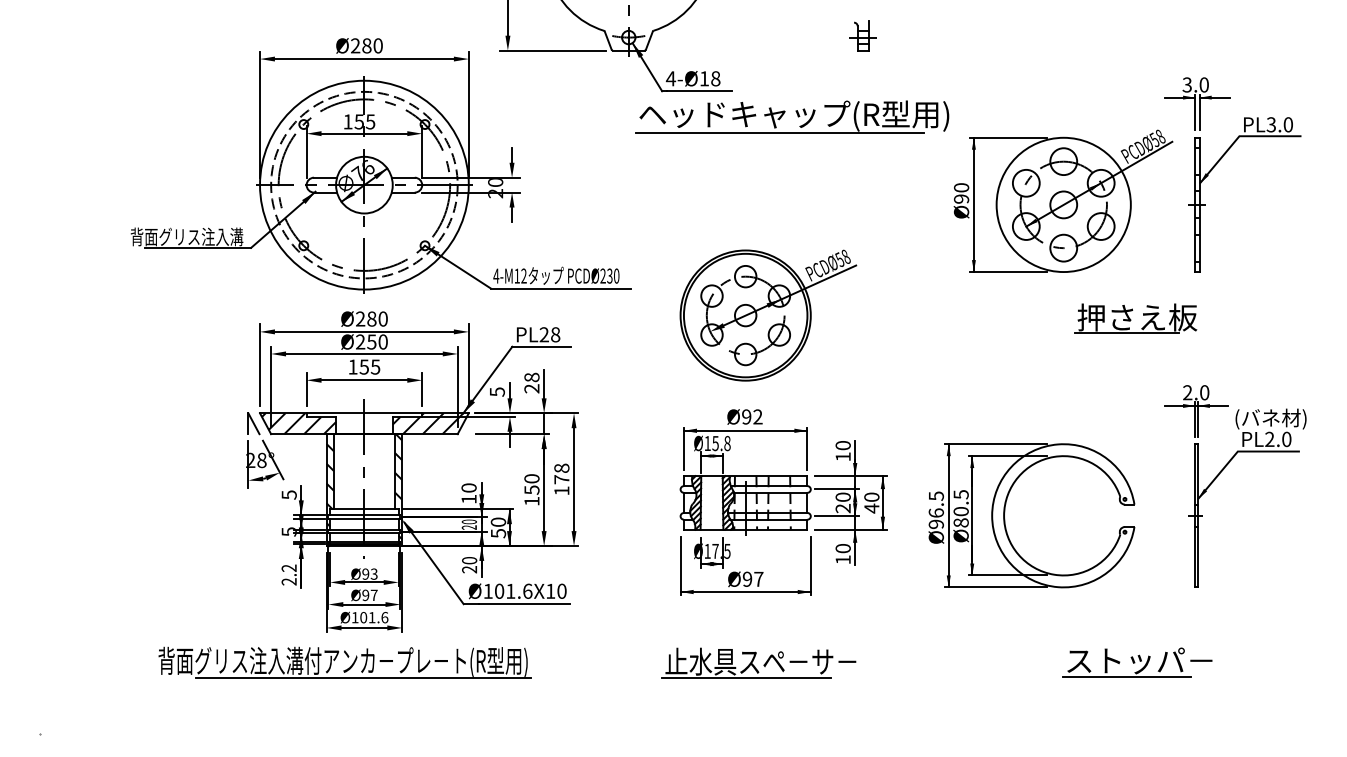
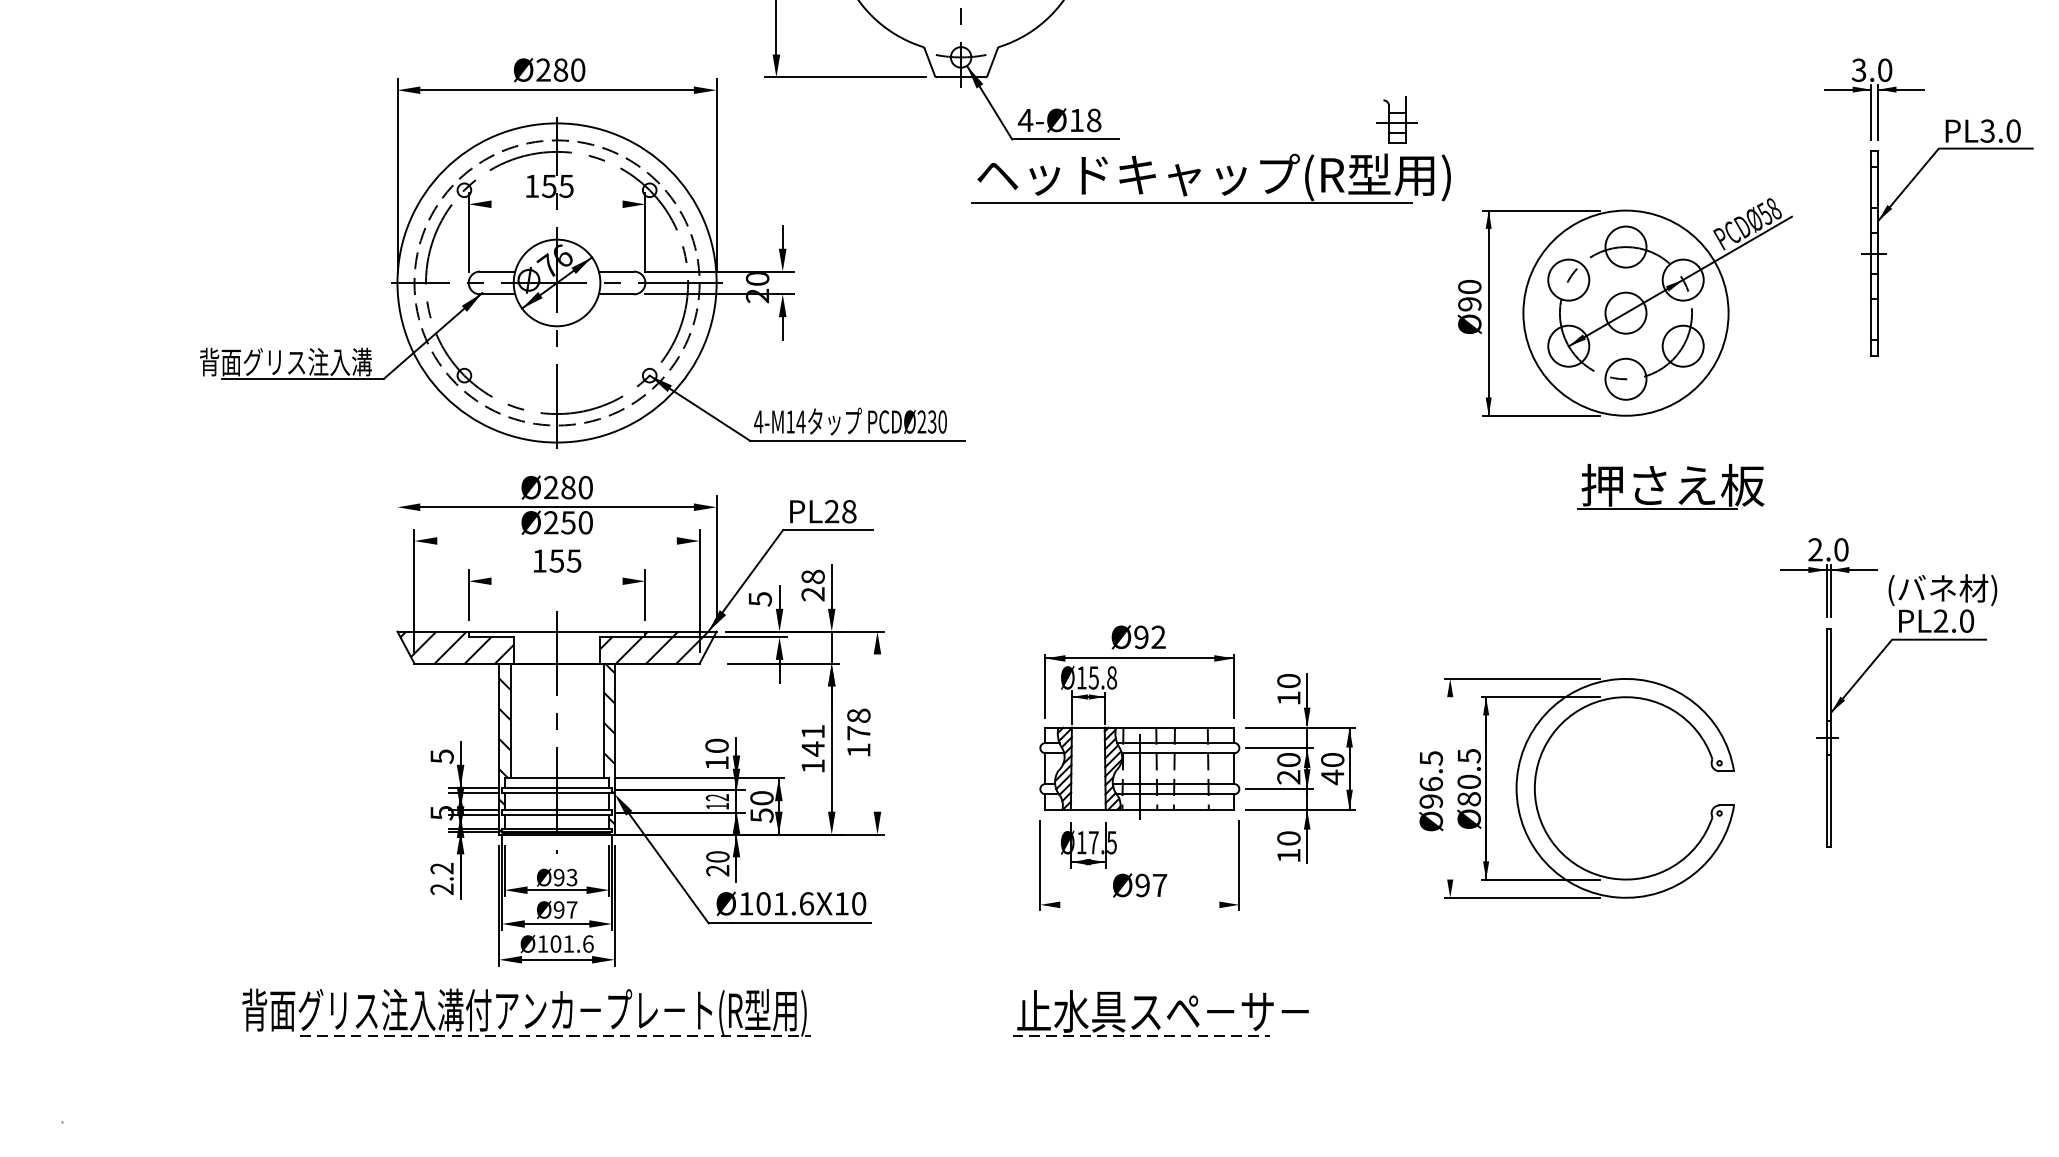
part: (862, 35) -> (1396, 119), moved
line: (364, 133) -> (557, 204), removed
part: (1217, 164) -> (1905, 191), moved
text: (523, 275) -> (800, 421), 4-M12 -> 4-M14
part: (768, 315) -> (1174, 482), removed
part: (1135, 318) -> (1669, 486), moved
line: (364, 353) -> (557, 540), removed
line: (260, 364) -> (398, 557), removed
line: (364, 380) -> (557, 581), removed
part: (265, 450) -> (405, 688), removed
part: (1219, 475) -> (1864, 676), moved
line: (574, 479) -> (878, 732), removed
text: (531, 484) -> (812, 740), 150 -> 141
line: (948, 515) -> (1449, 787), removed
text: (468, 524) -> (716, 801), 20 -> 12
line: (745, 592) -> (1139, 905), removed
part: (1137, 662) -> (1738, 1012), removed
line: (364, 678) -> (557, 1037), solid -> dashed
line: (747, 678) -> (1142, 1037), solid -> dashed

